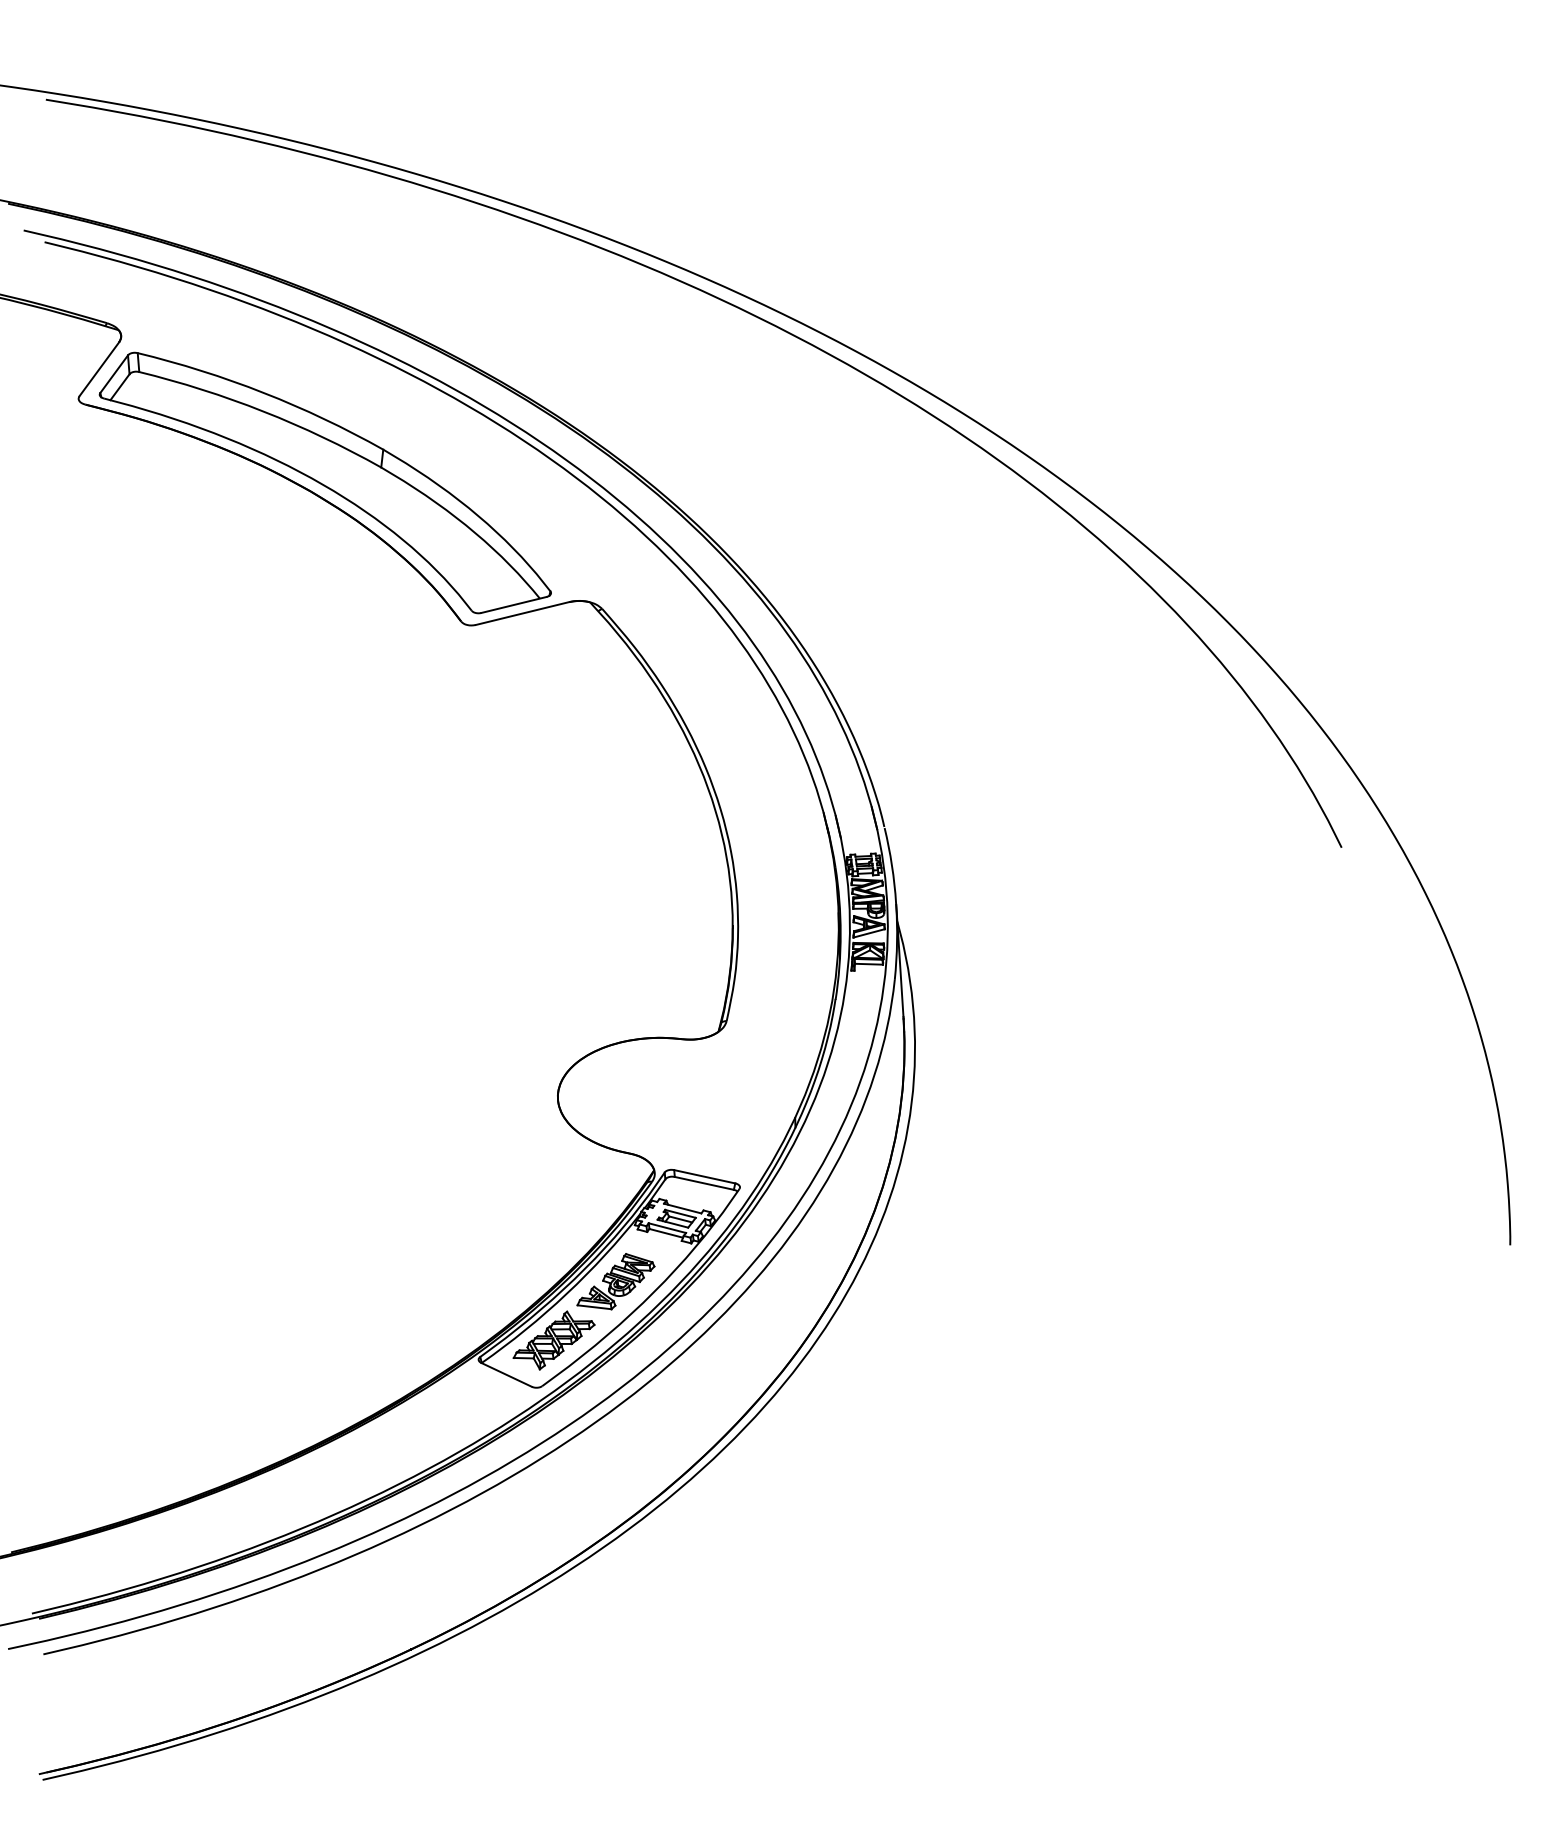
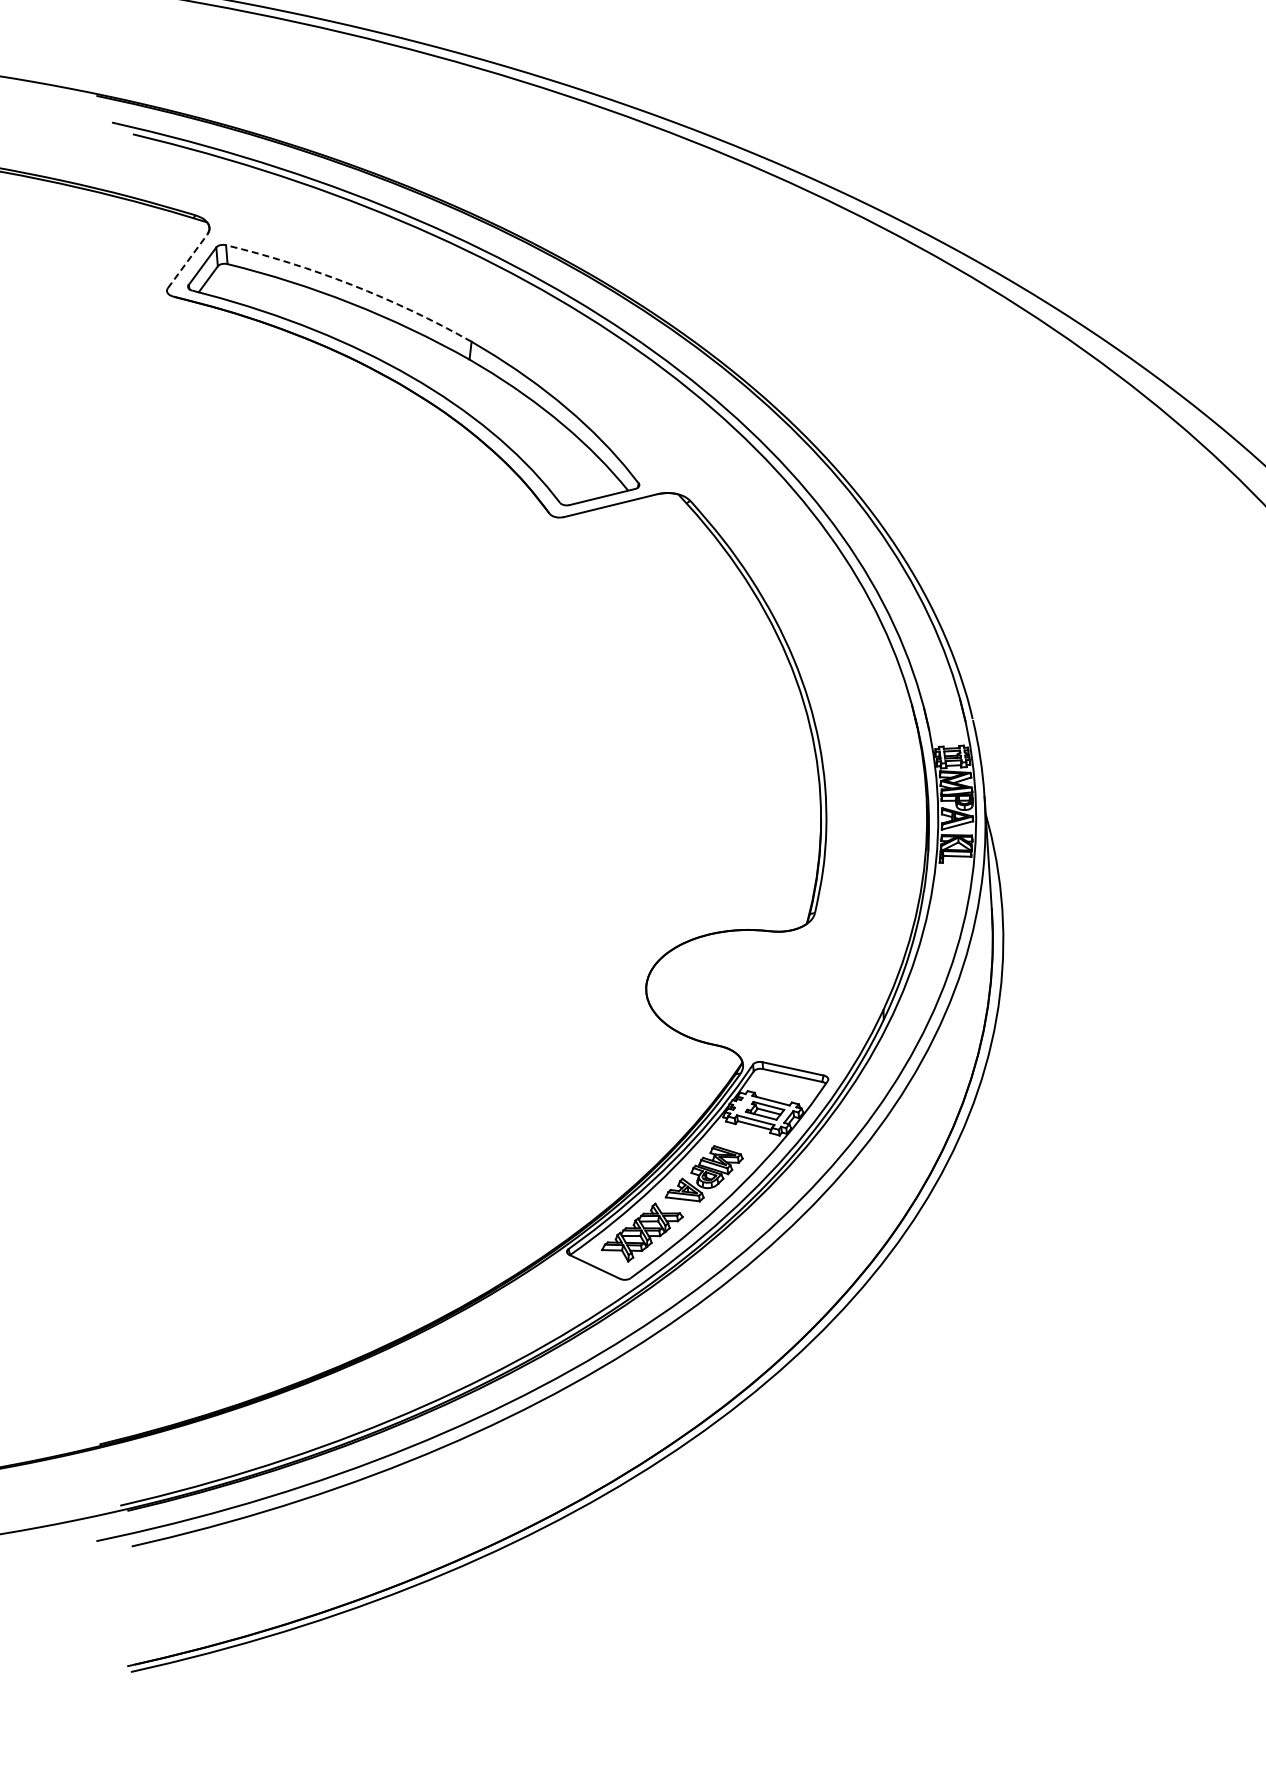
line: (99, 368) -> (187, 260), solid -> dashed
arc: (263, 392) -> (351, 284), solid -> dashed

